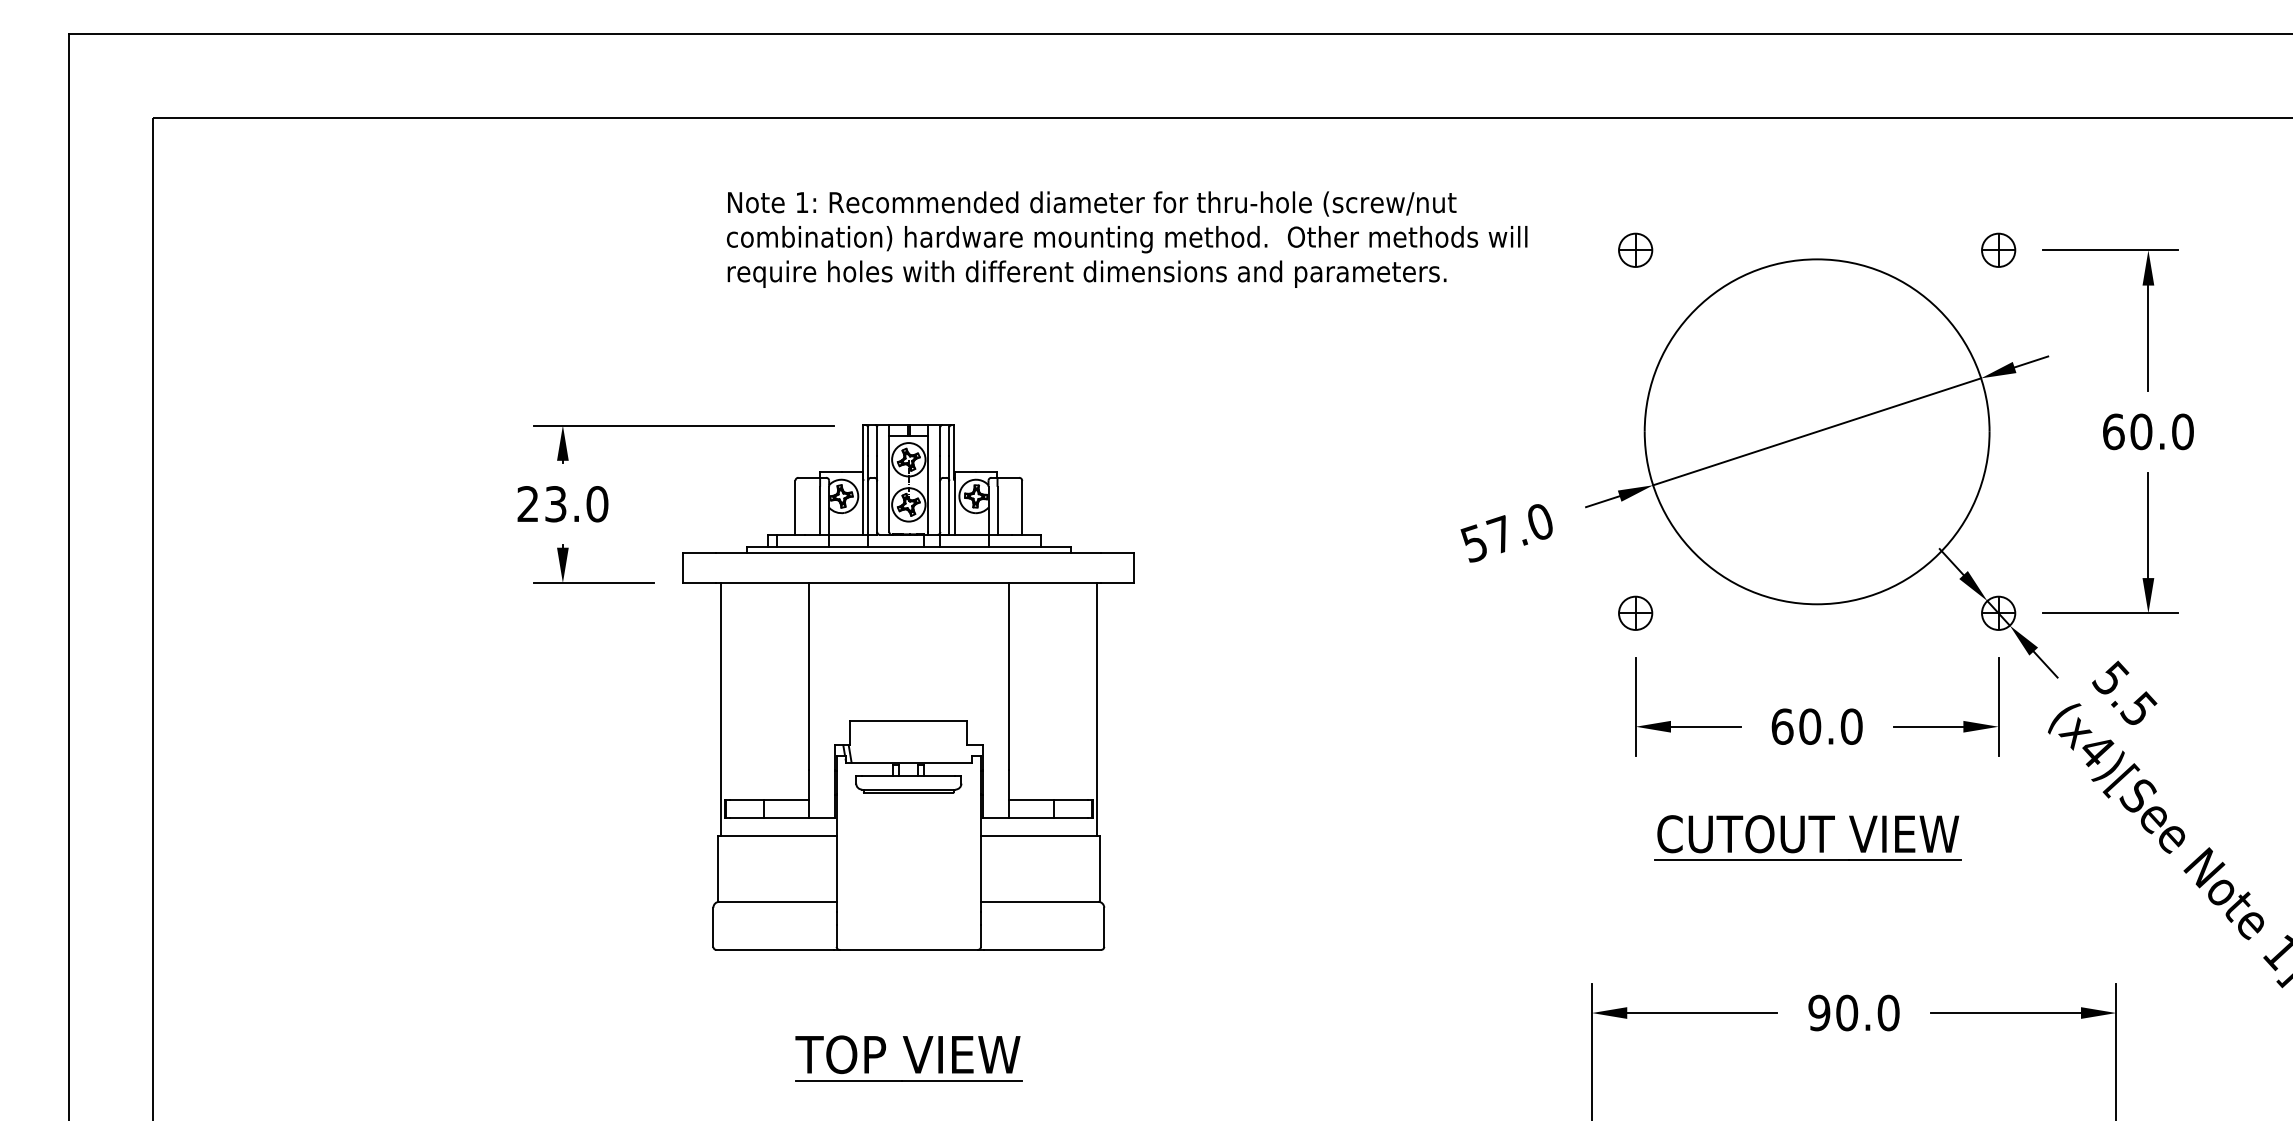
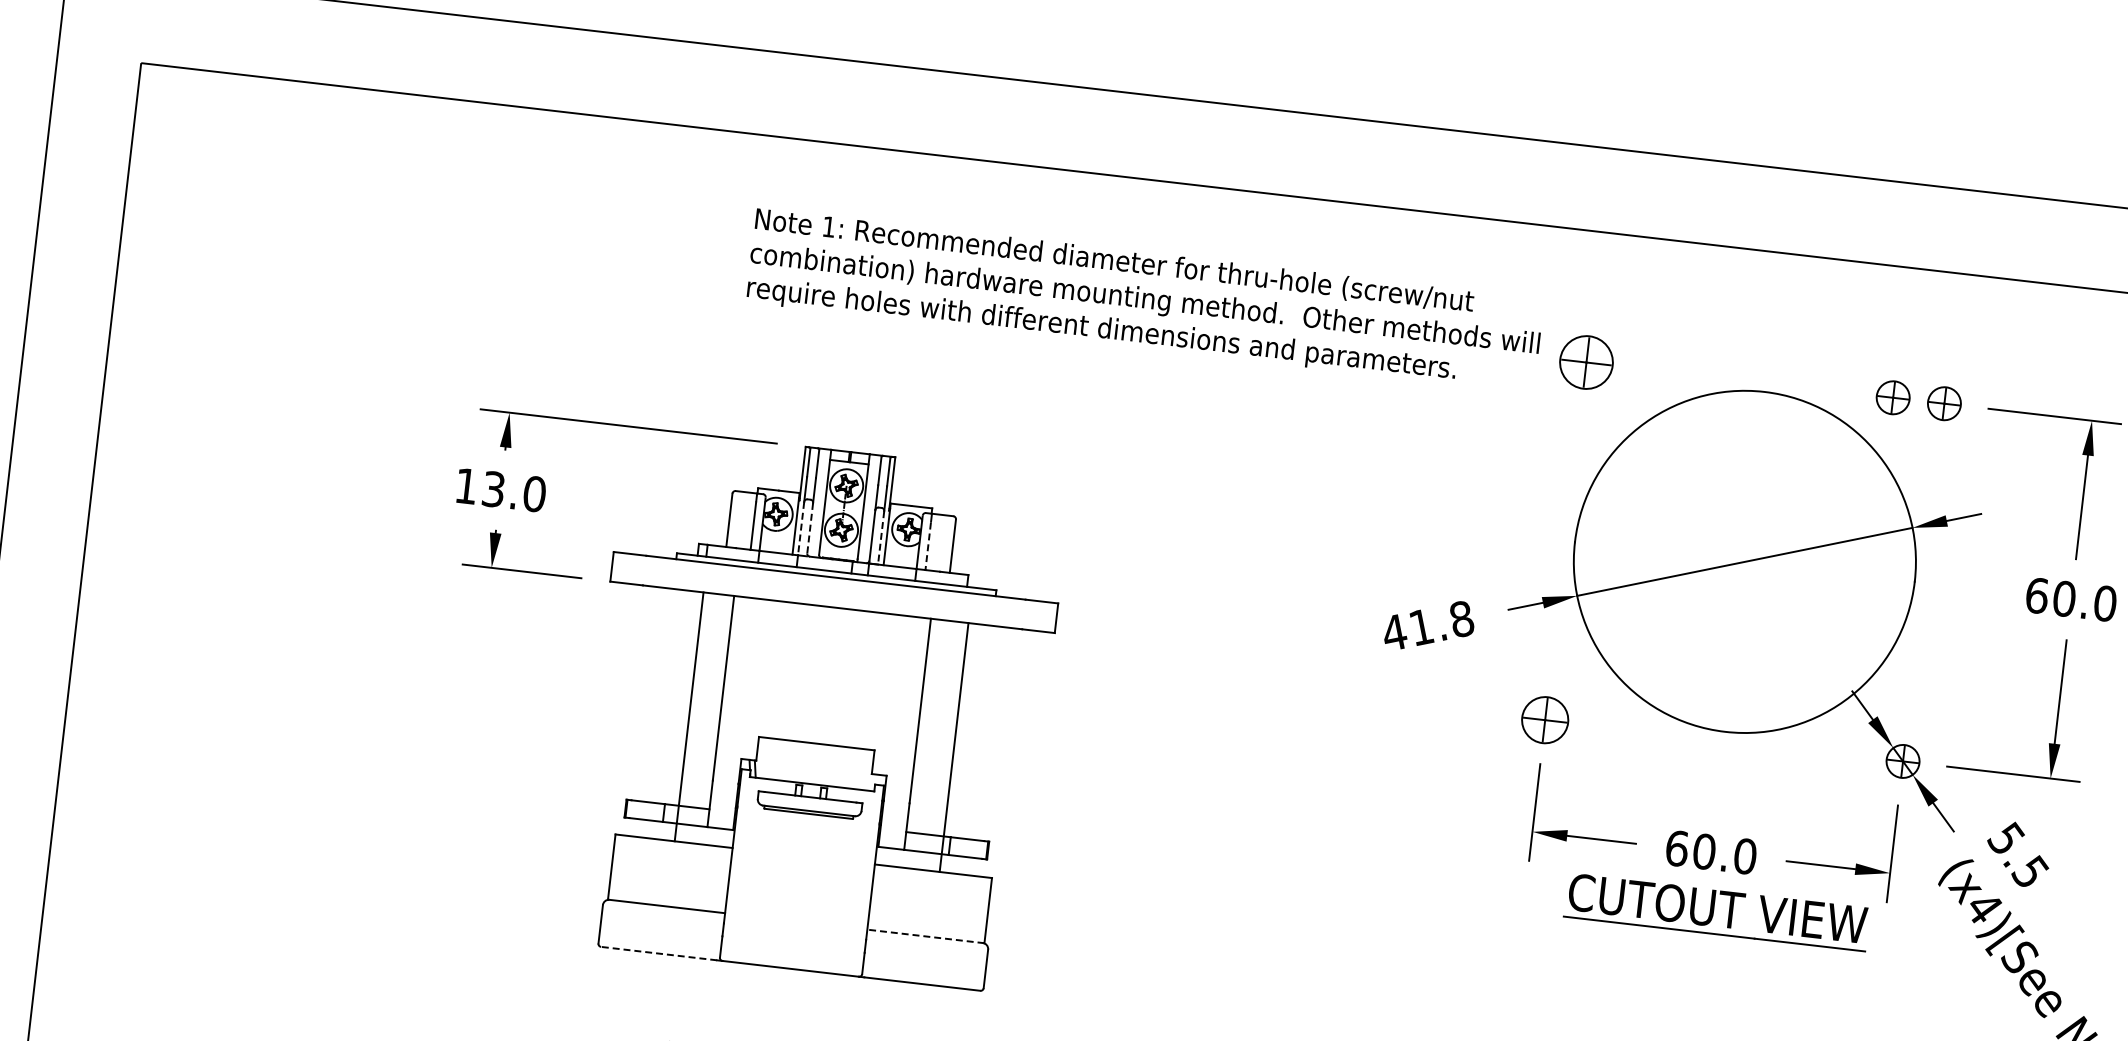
text: (1127, 239) -> (1145, 300), moved
part: (1635, 249) -> (1586, 361), size x1.6
part: (1946, 249) -> (1893, 396), added
text: (527, 503) -> (465, 485), 23.0 -> 13.0
line: (868, 508) -> (801, 529), solid -> dashed
line: (877, 508) -> (810, 530), solid -> dashed
line: (949, 508) -> (881, 538), solid -> dashed
line: (997, 511) -> (928, 546), solid -> dashed
text: (1506, 533) -> (1427, 626), 57.0 -> 41.8
part: (1635, 612) -> (1545, 719), size x1.4
line: (720, 709) -> (688, 716), moved
line: (1096, 709) -> (953, 747), moved
part: (1807, 837) -> (1716, 911), moved
line: (1039, 901) -> (925, 936), solid -> dashed
line: (775, 949) -> (659, 953), solid -> dashed

